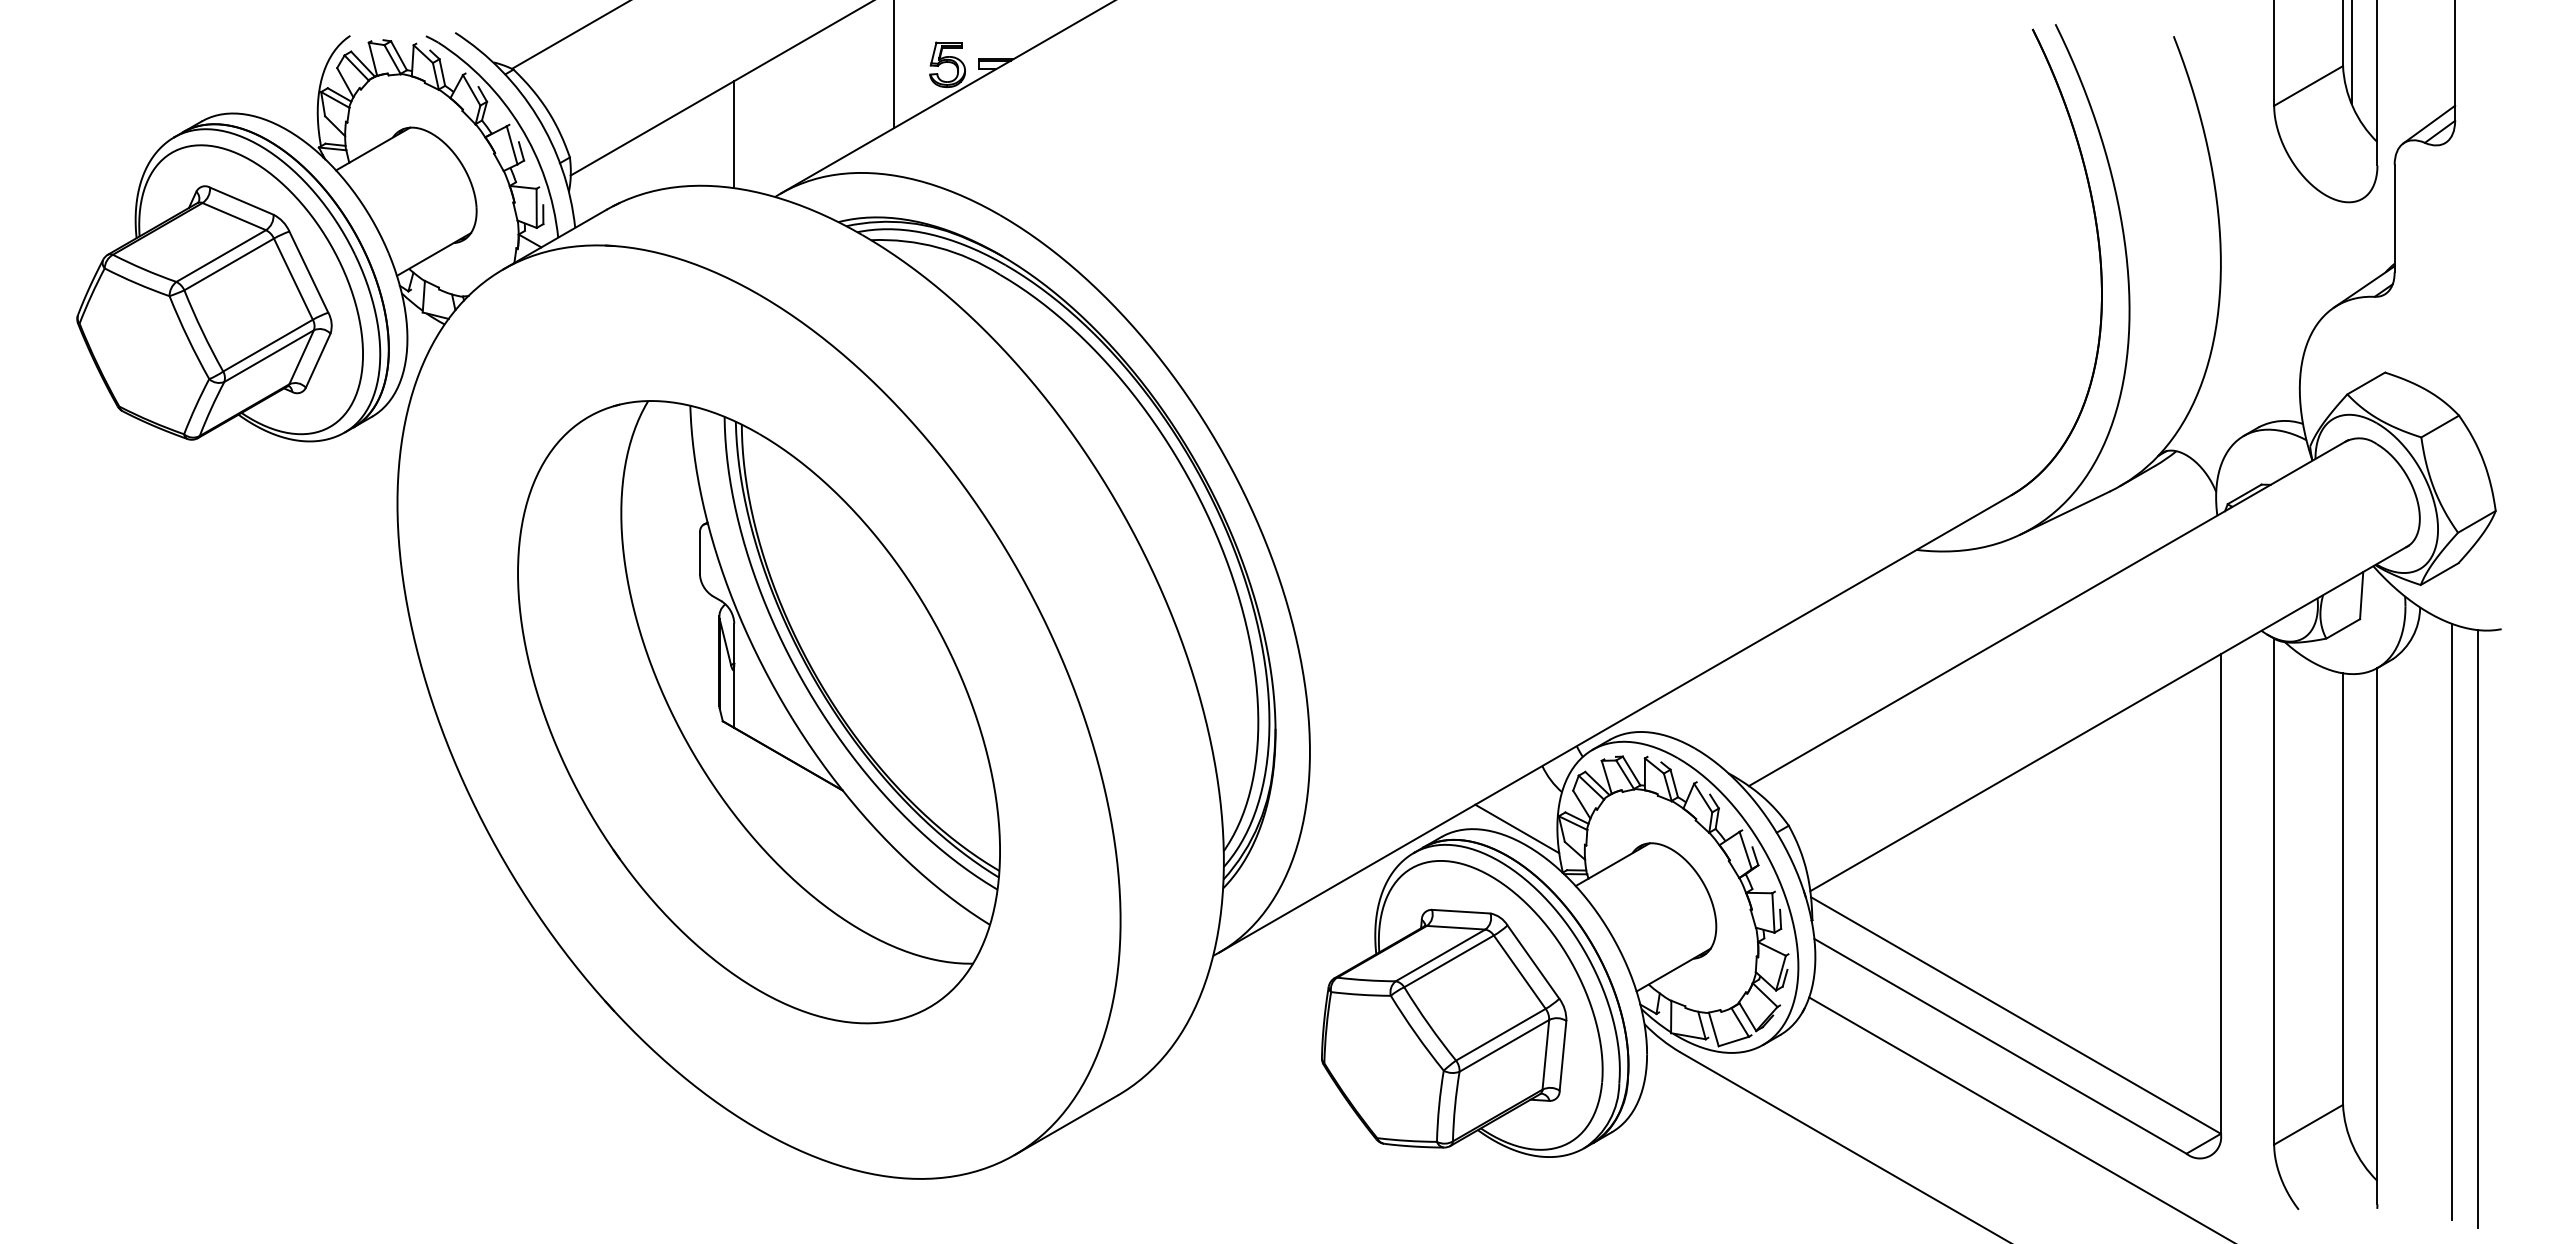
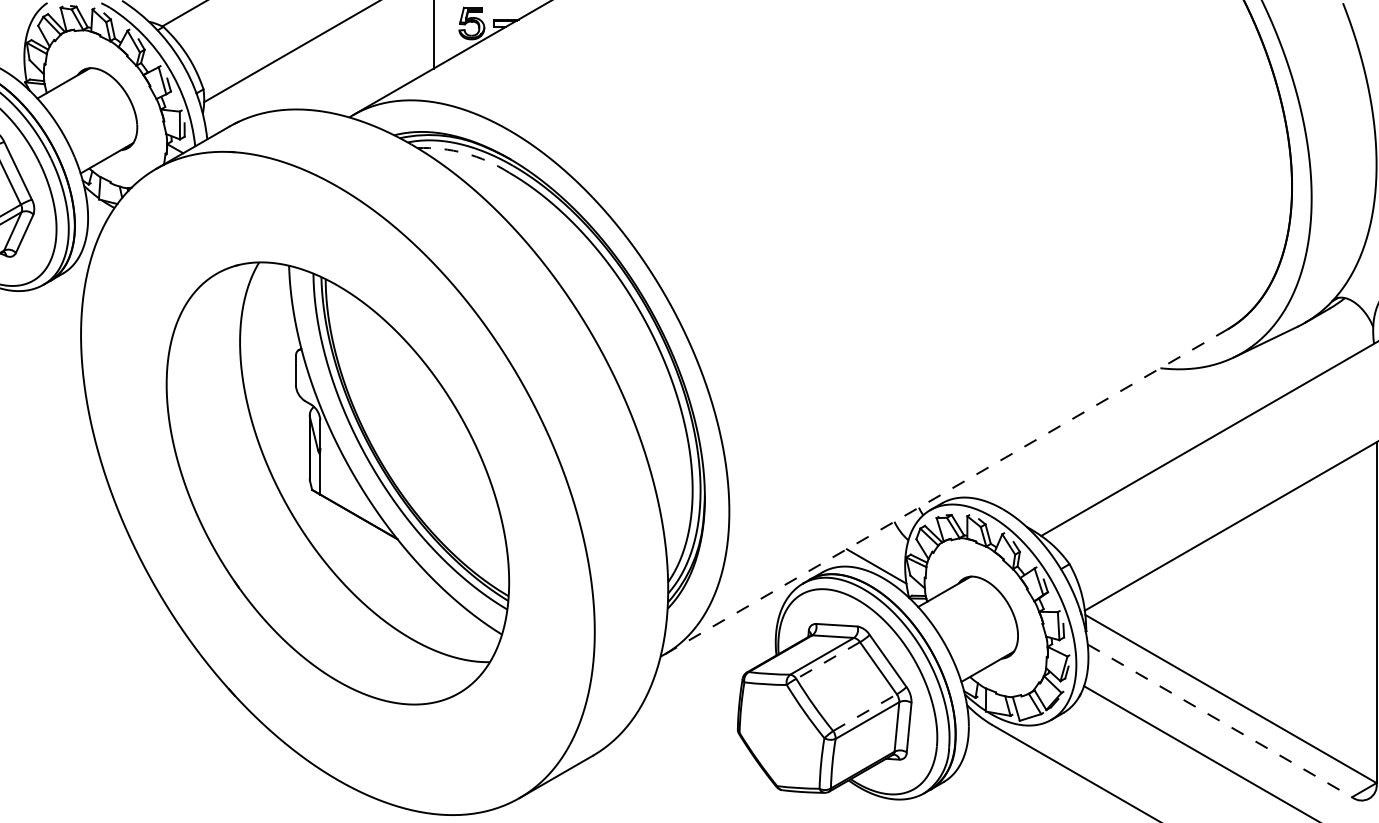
line: (734, 134) -> (320, 73), removed
arc: (938, 247) -> (465, 153), solid -> dashed
line: (1615, 723) -> (946, 491), solid -> dashed
line: (1449, 961) -> (828, 660), solid -> dashed
line: (1500, 1034) -> (864, 712), solid -> dashed
line: (2000, 1046) -> (1219, 721), solid -> dashed

